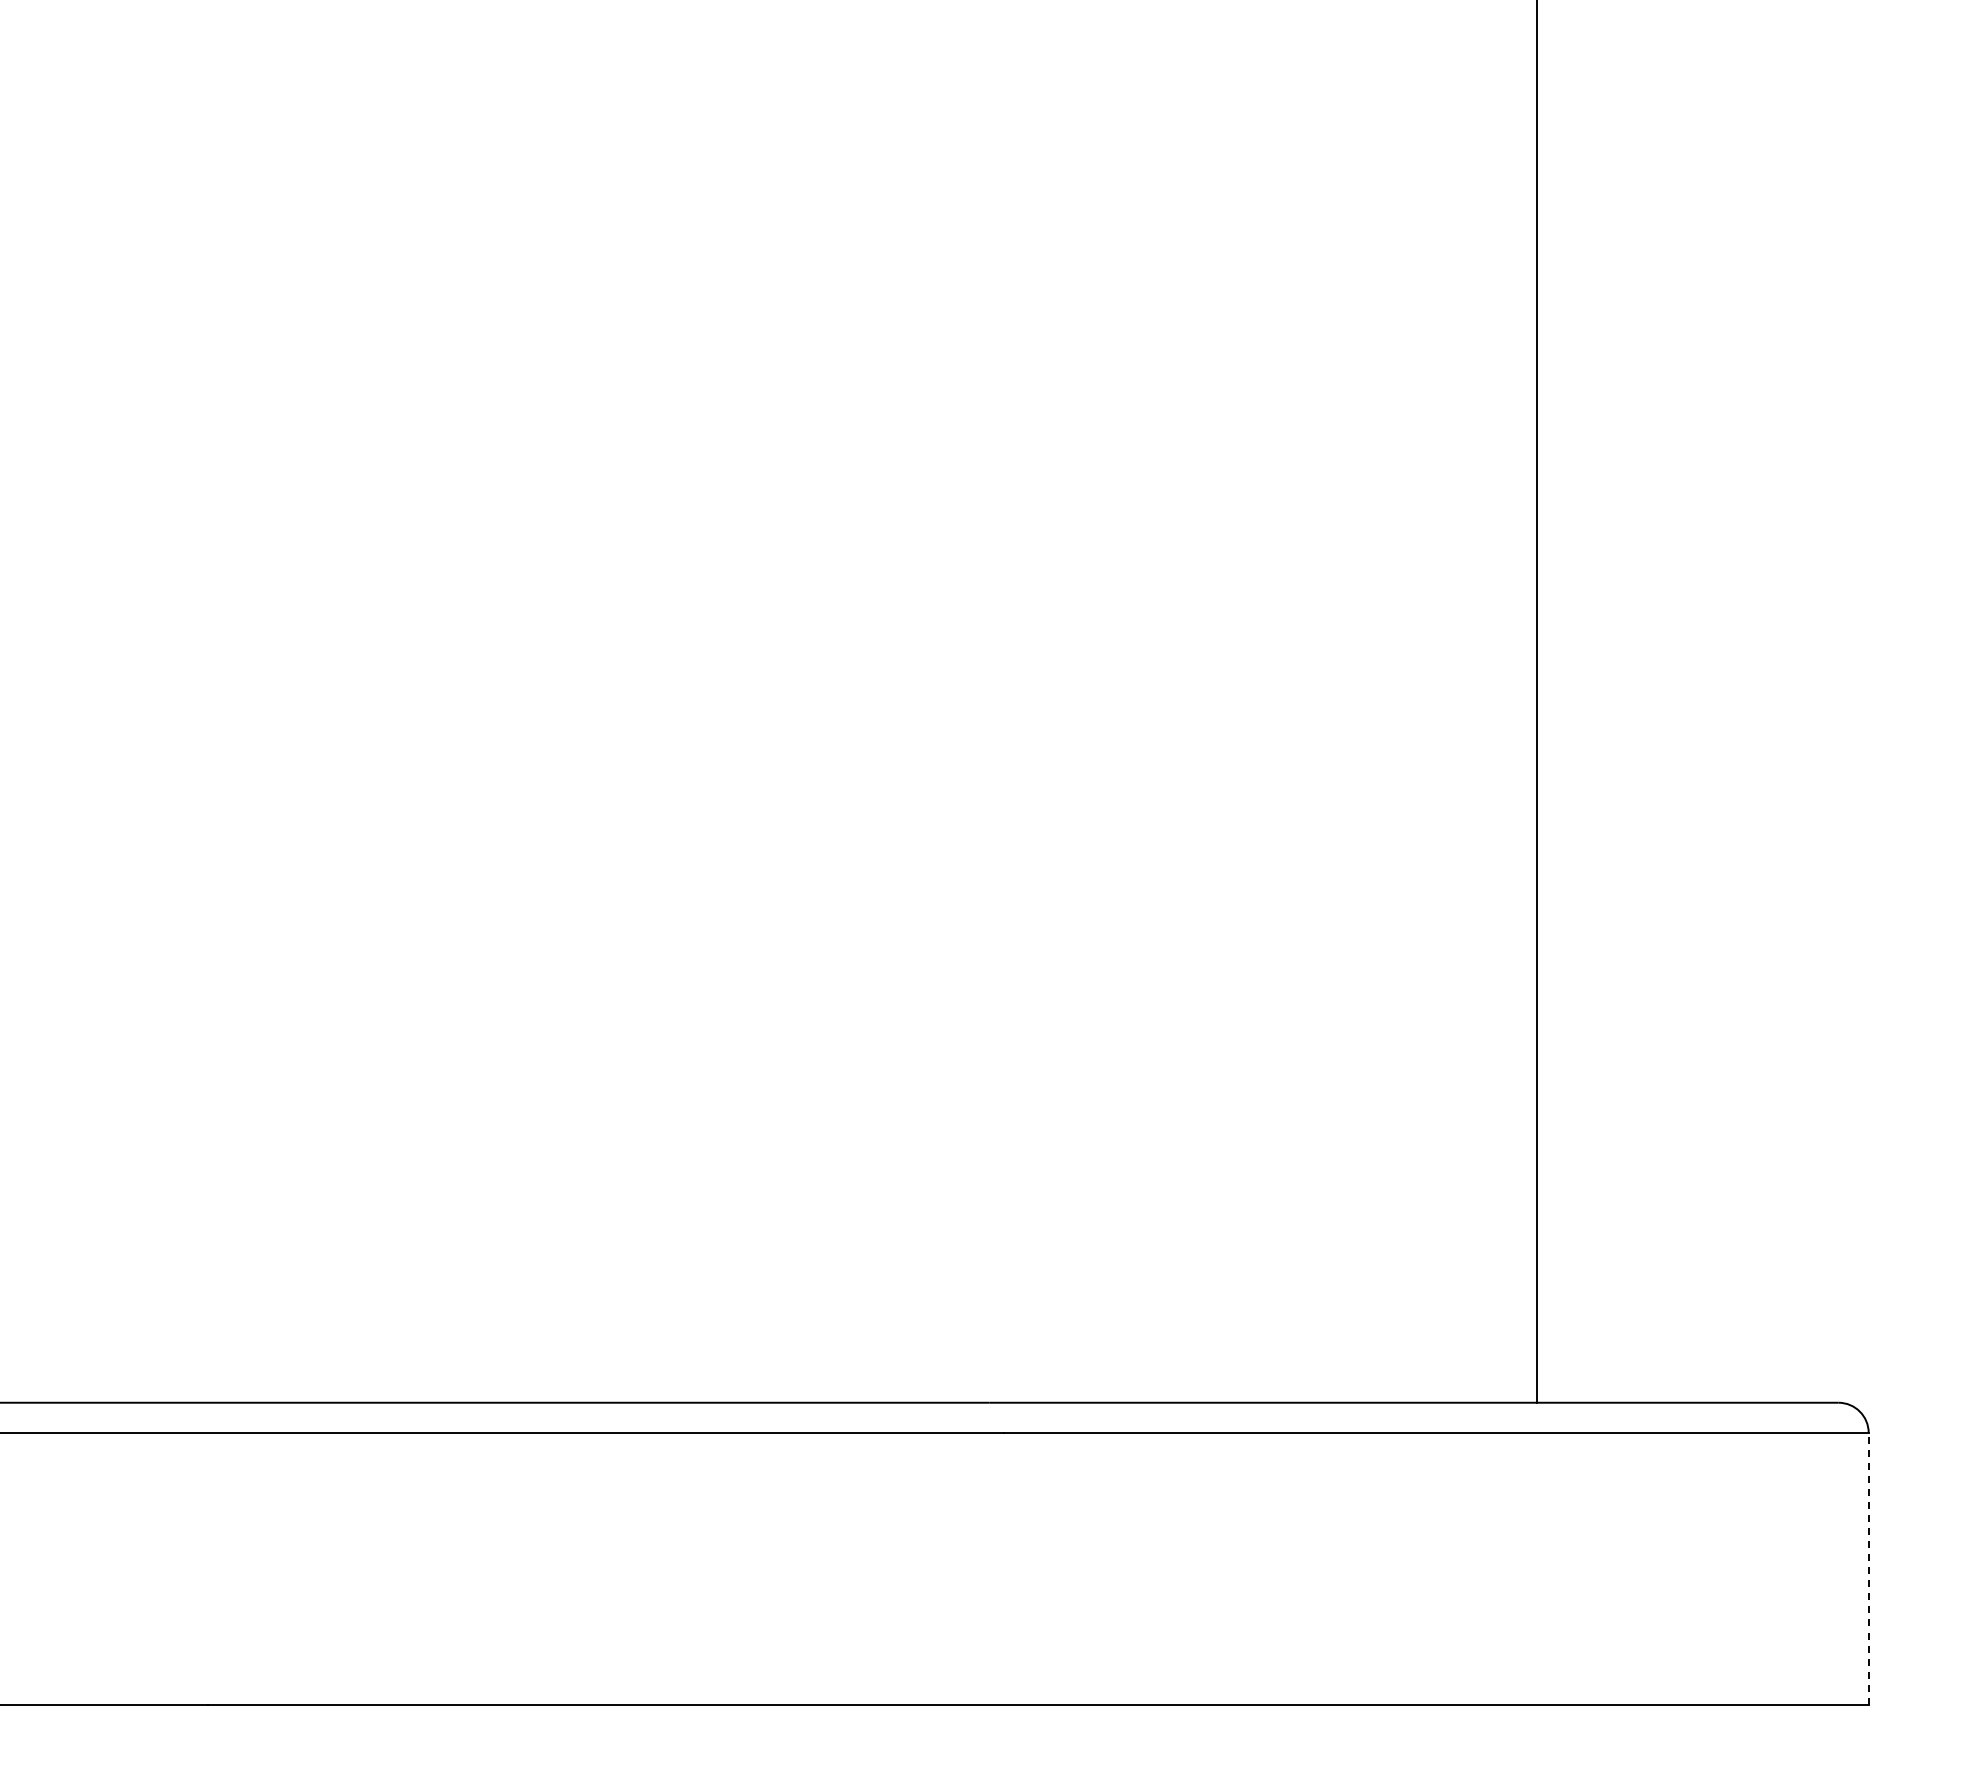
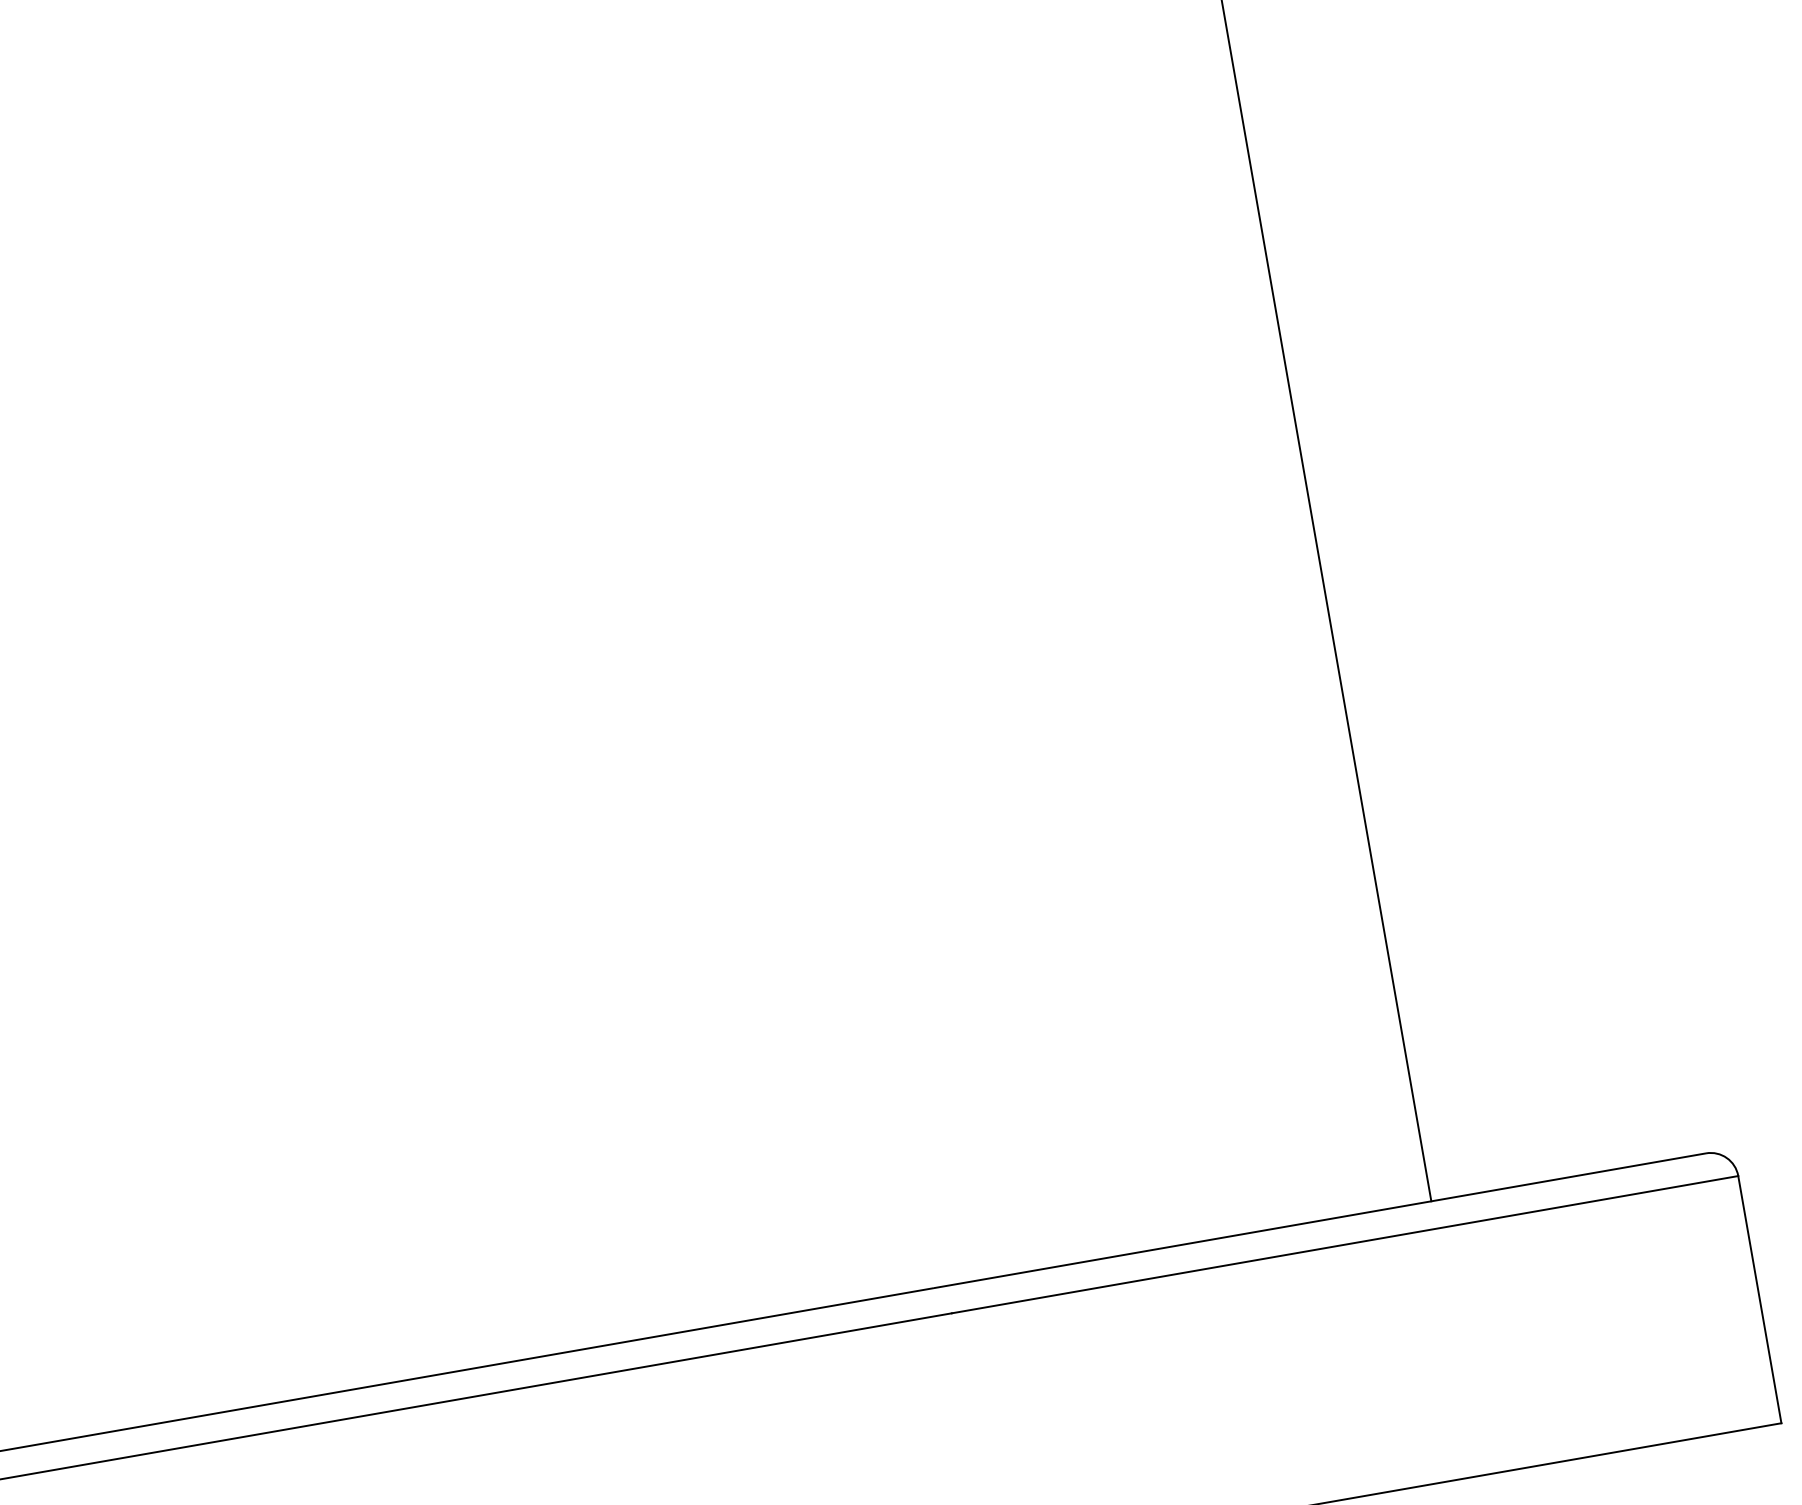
line: (1868, 1568) -> (1759, 1299), dashed -> solid

